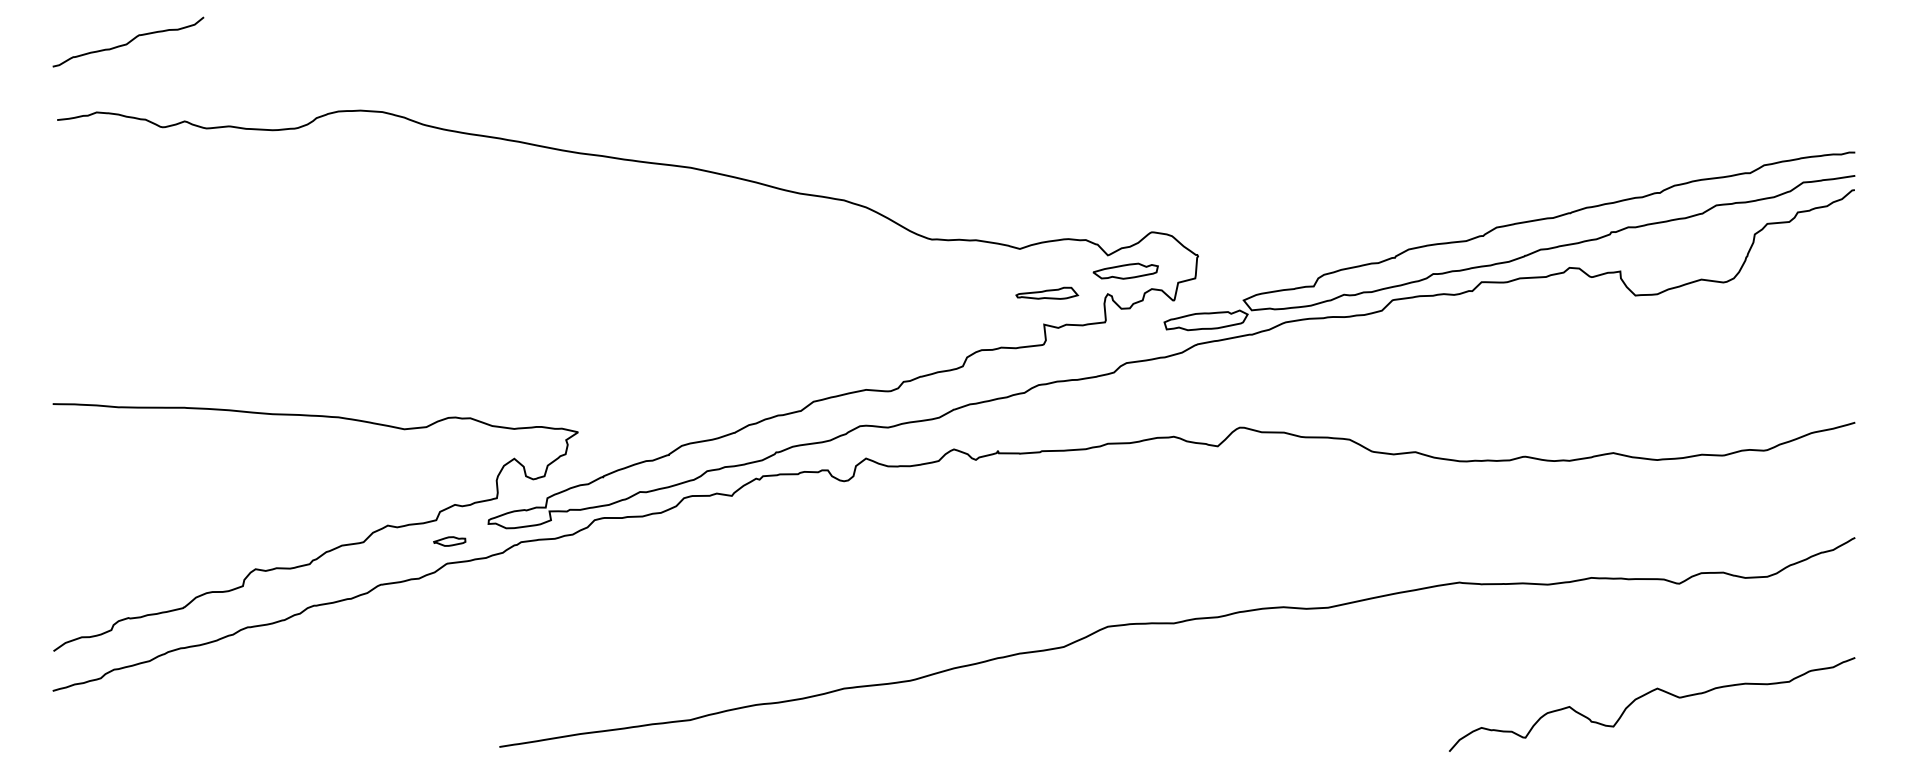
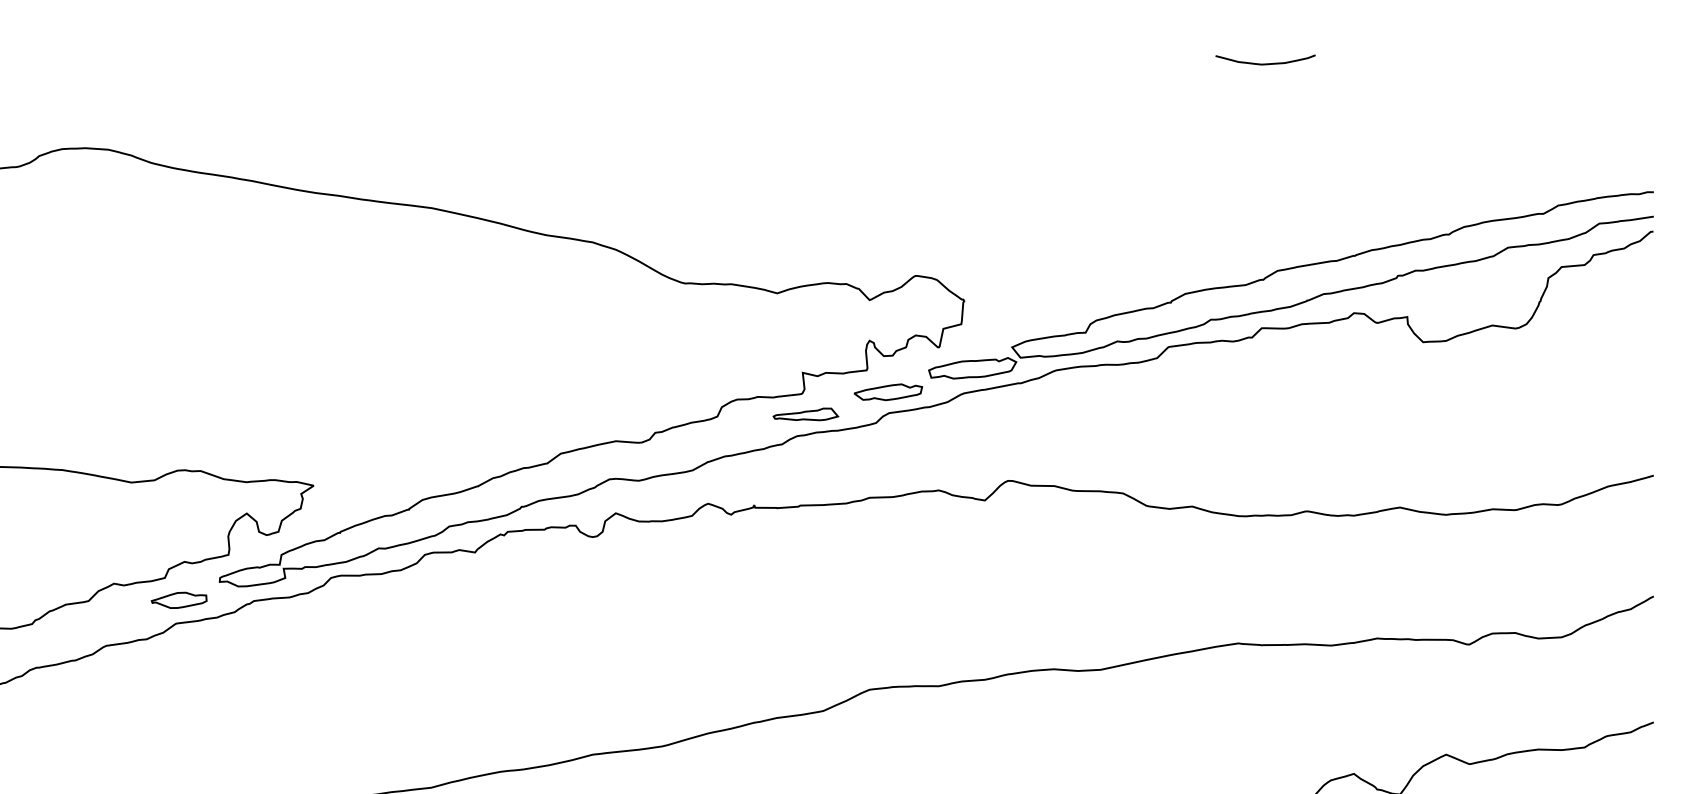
curve: (1485, 29) -> (1265, 63), added
part: (1125, 270) -> (888, 391), moved
part: (1047, 292) -> (806, 413), moved
part: (449, 541) -> (178, 600), size x1.67

